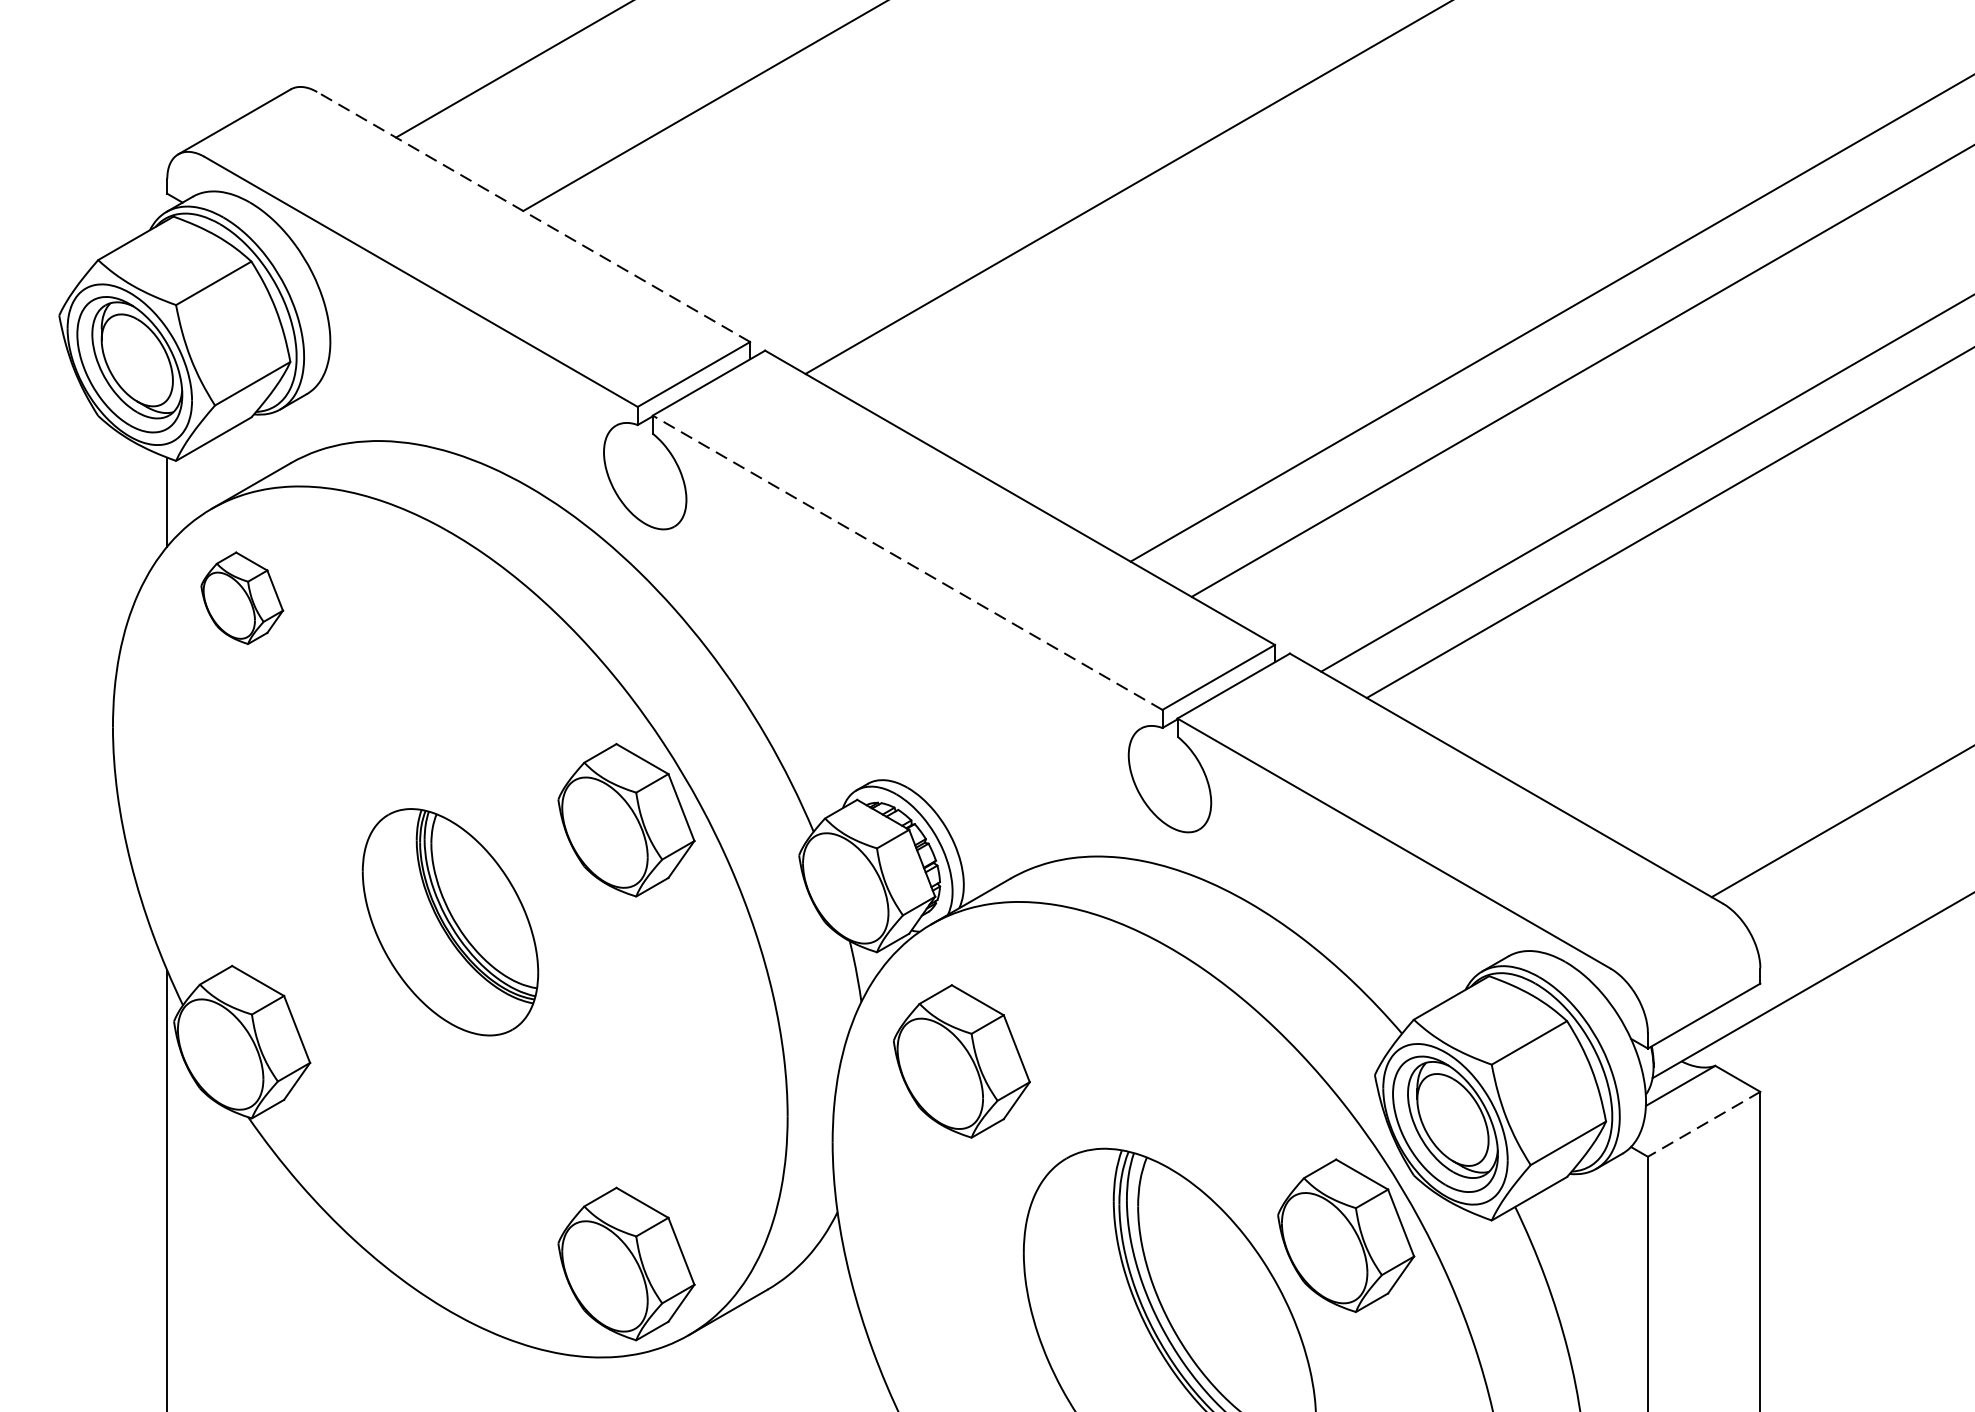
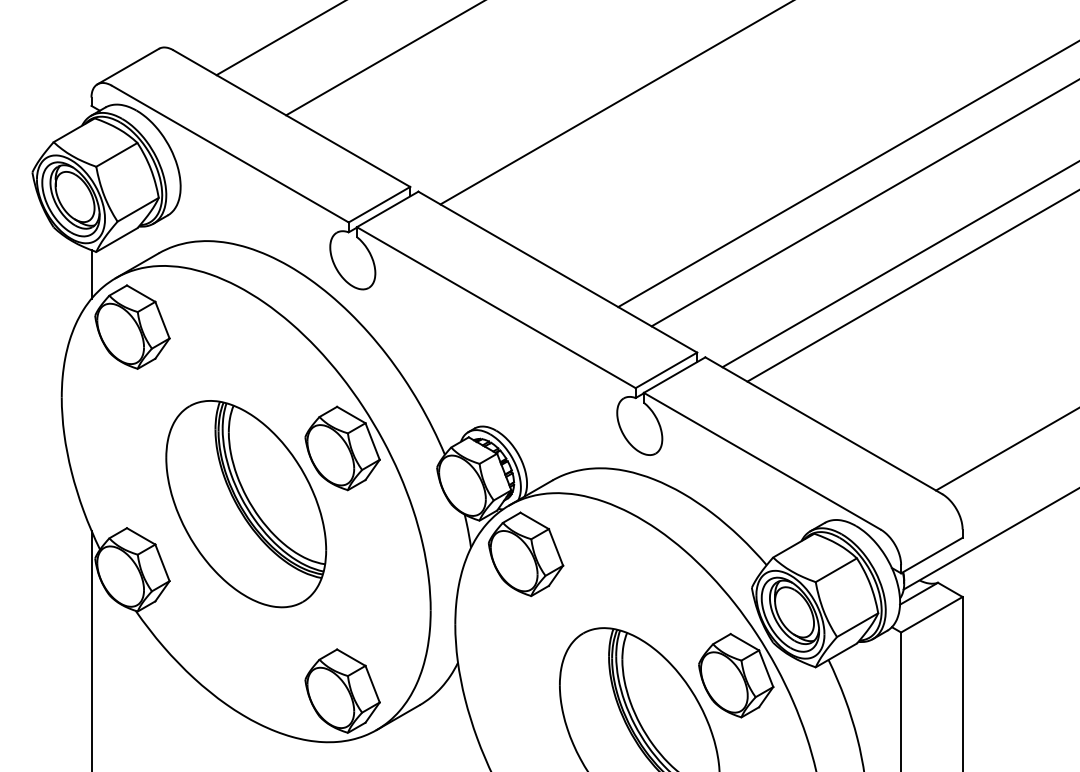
line: (533, 216) -> (291, 118), dashed -> solid
line: (907, 562) -> (496, 307), dashed -> solid
part: (242, 597) -> (132, 326), size x1.67
part: (450, 922) -> (246, 504), size x1.67
part: (960, 1061) -> (525, 554), moved
line: (1703, 1123) -> (931, 614), dashed -> solid

